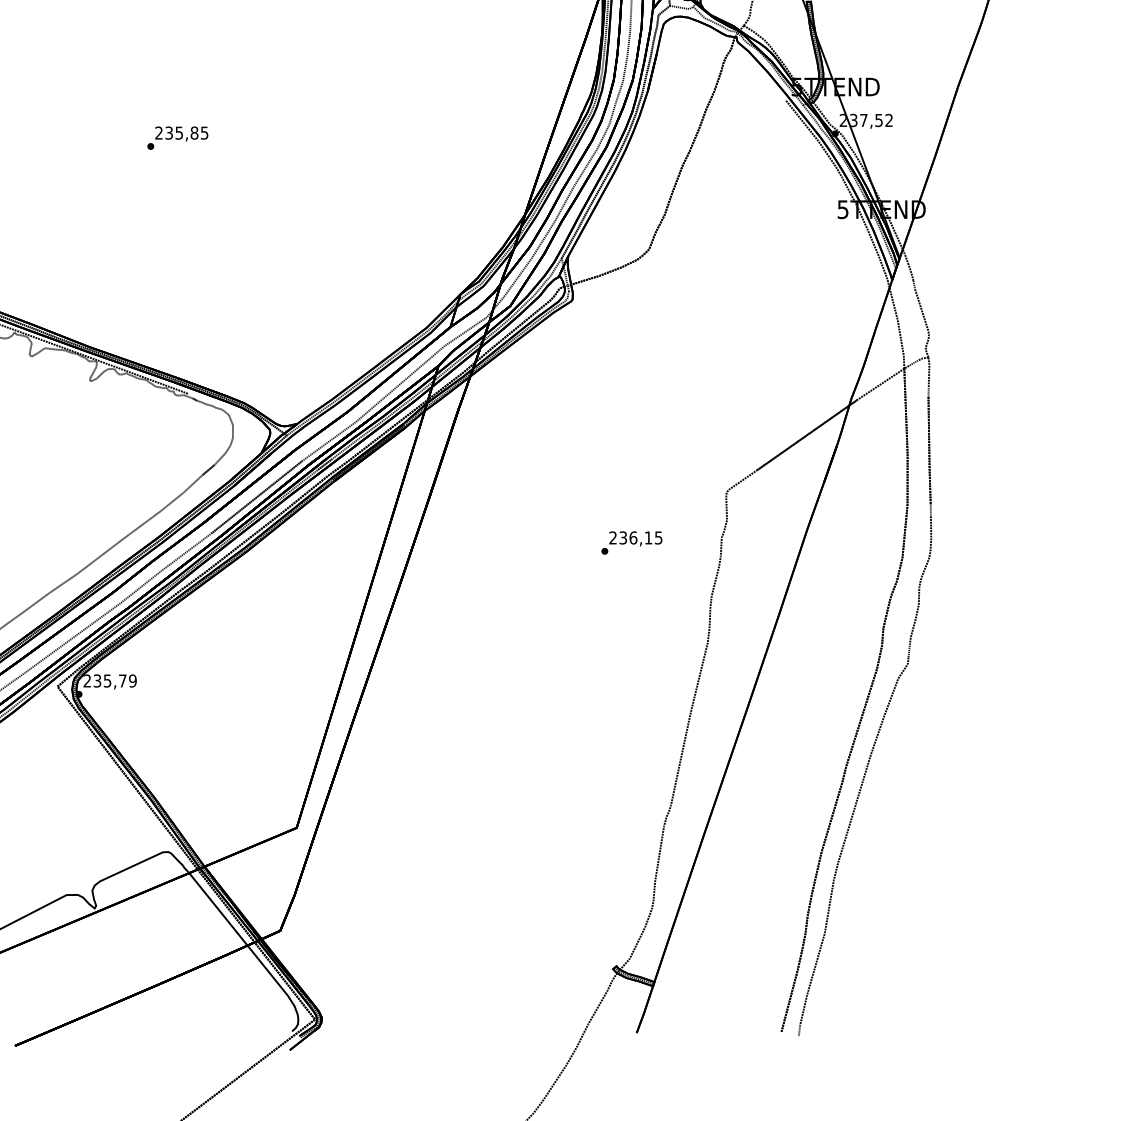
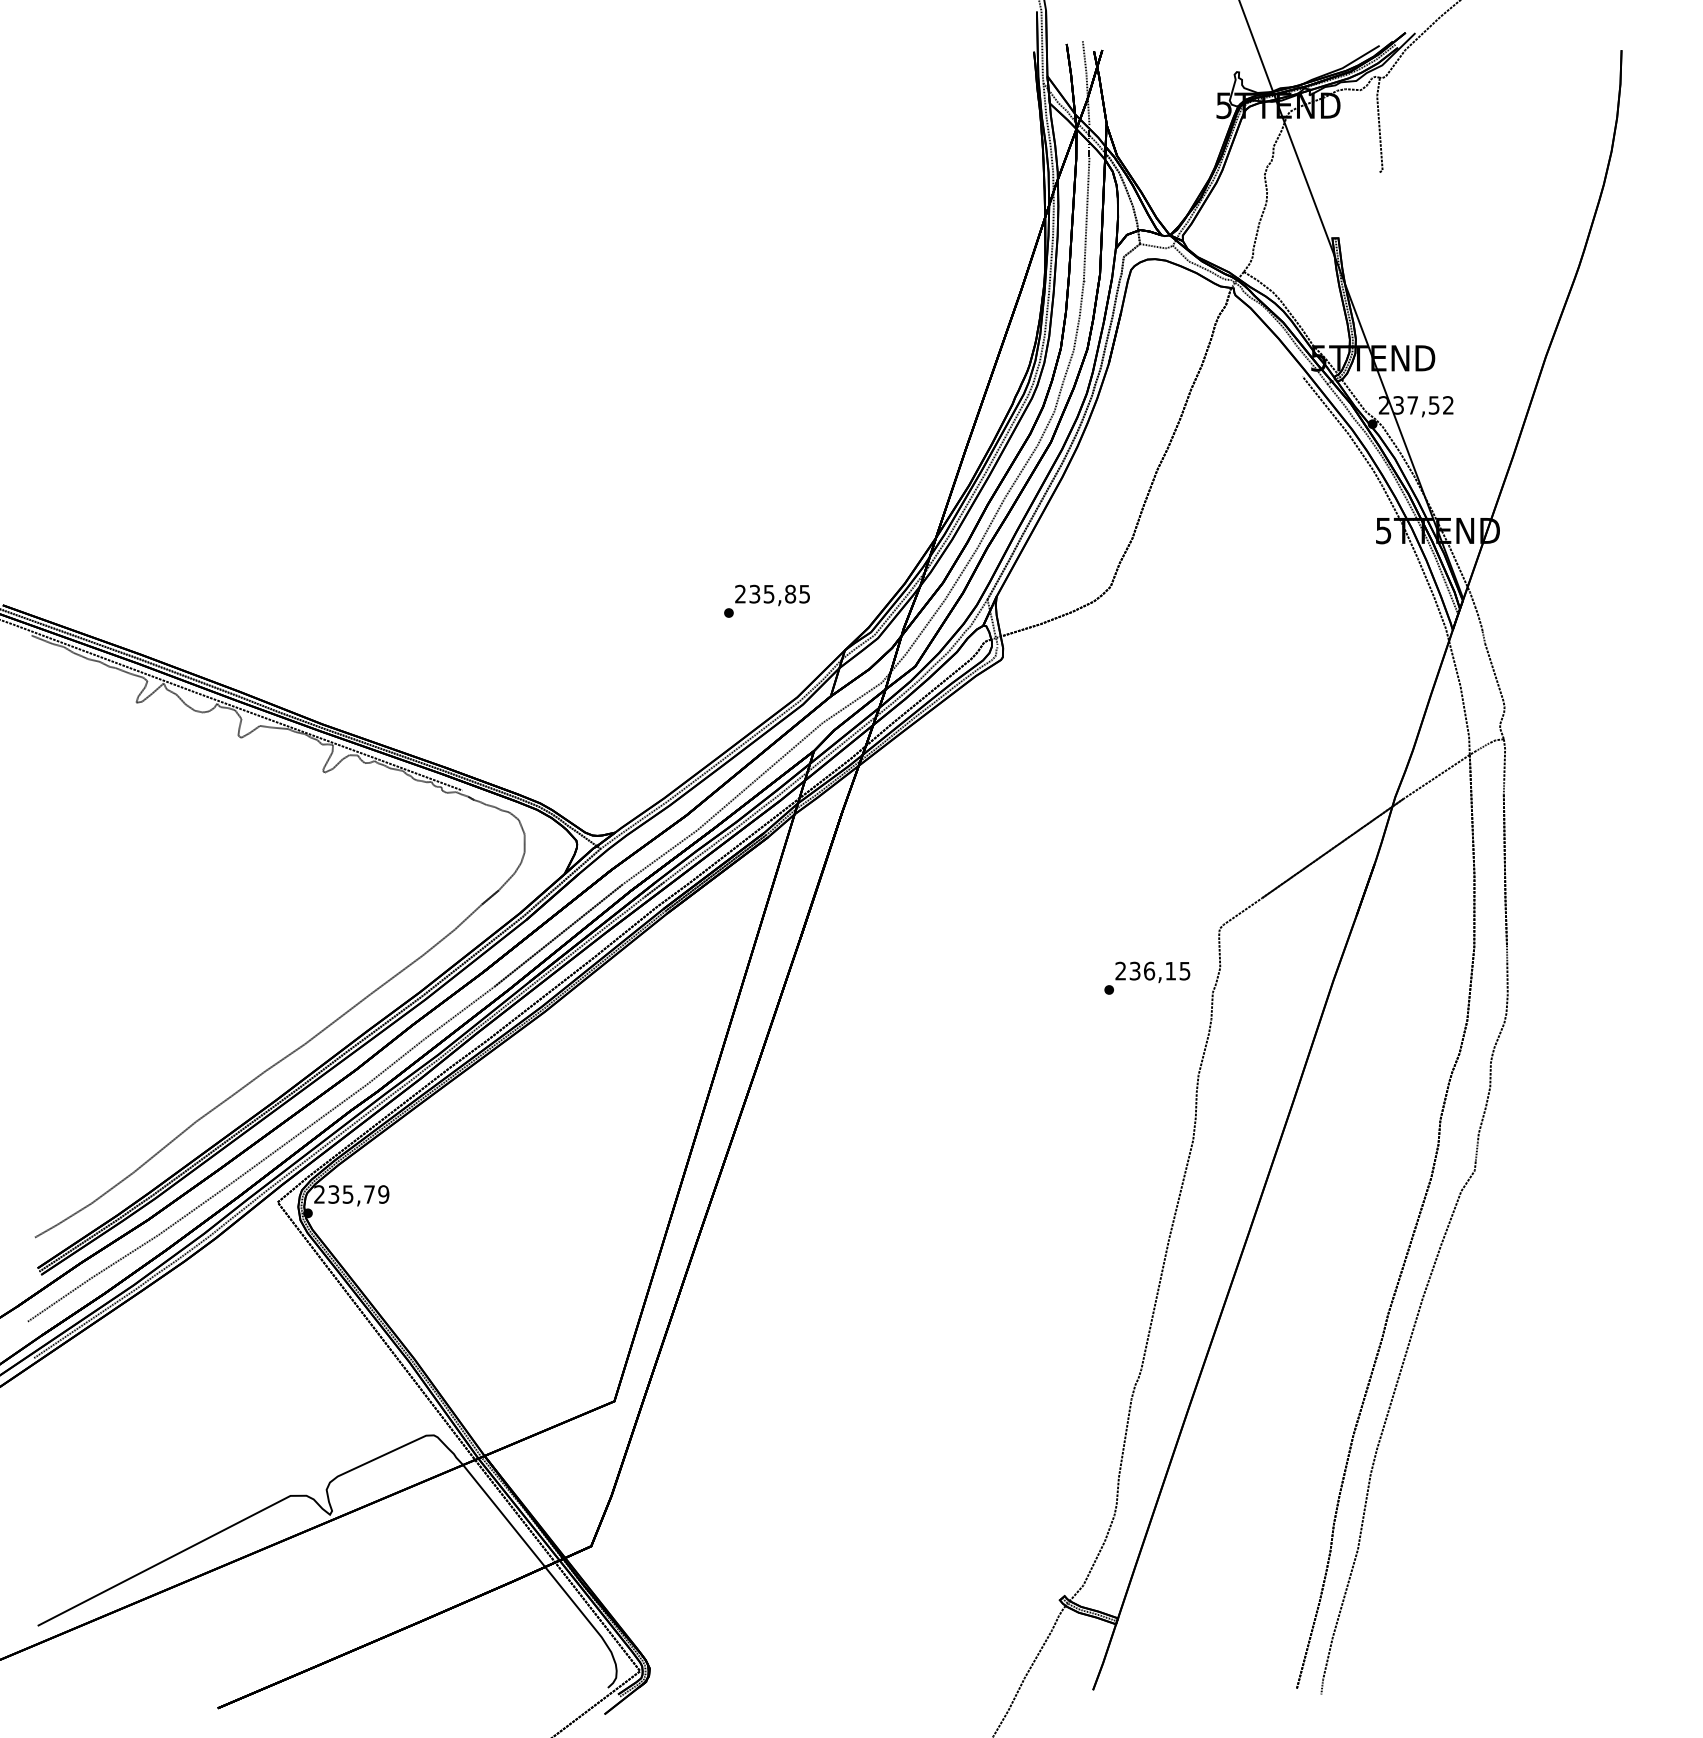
text: (177, 137) -> (766, 600), moved
text: (632, 542) -> (1147, 977), moved

